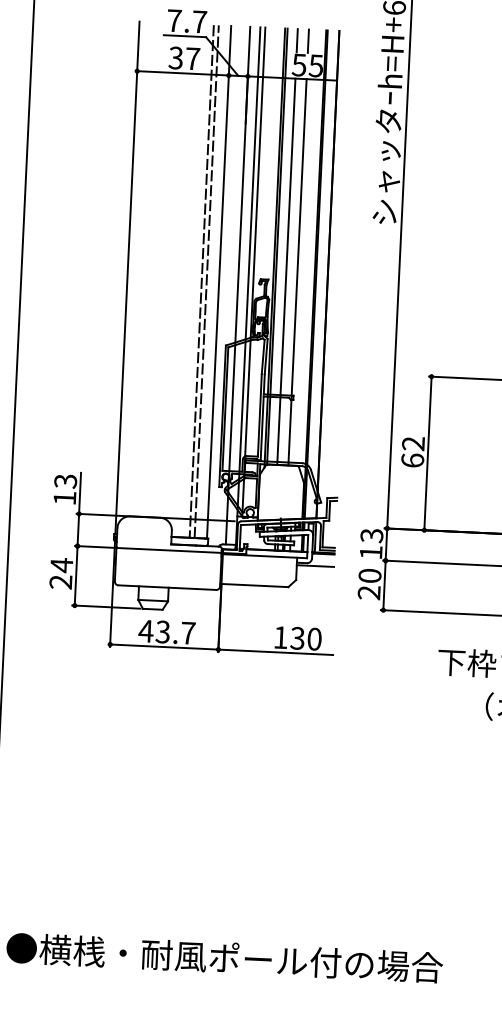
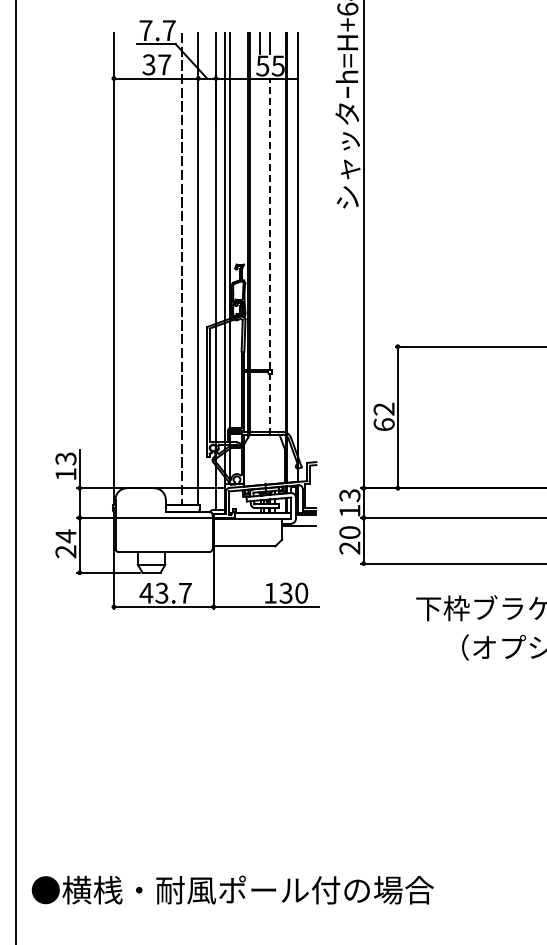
line: (286, 271) -> (259, 256), removed
line: (297, 272) -> (270, 256), solid -> dashed
line: (206, 280) -> (186, 268), removed

